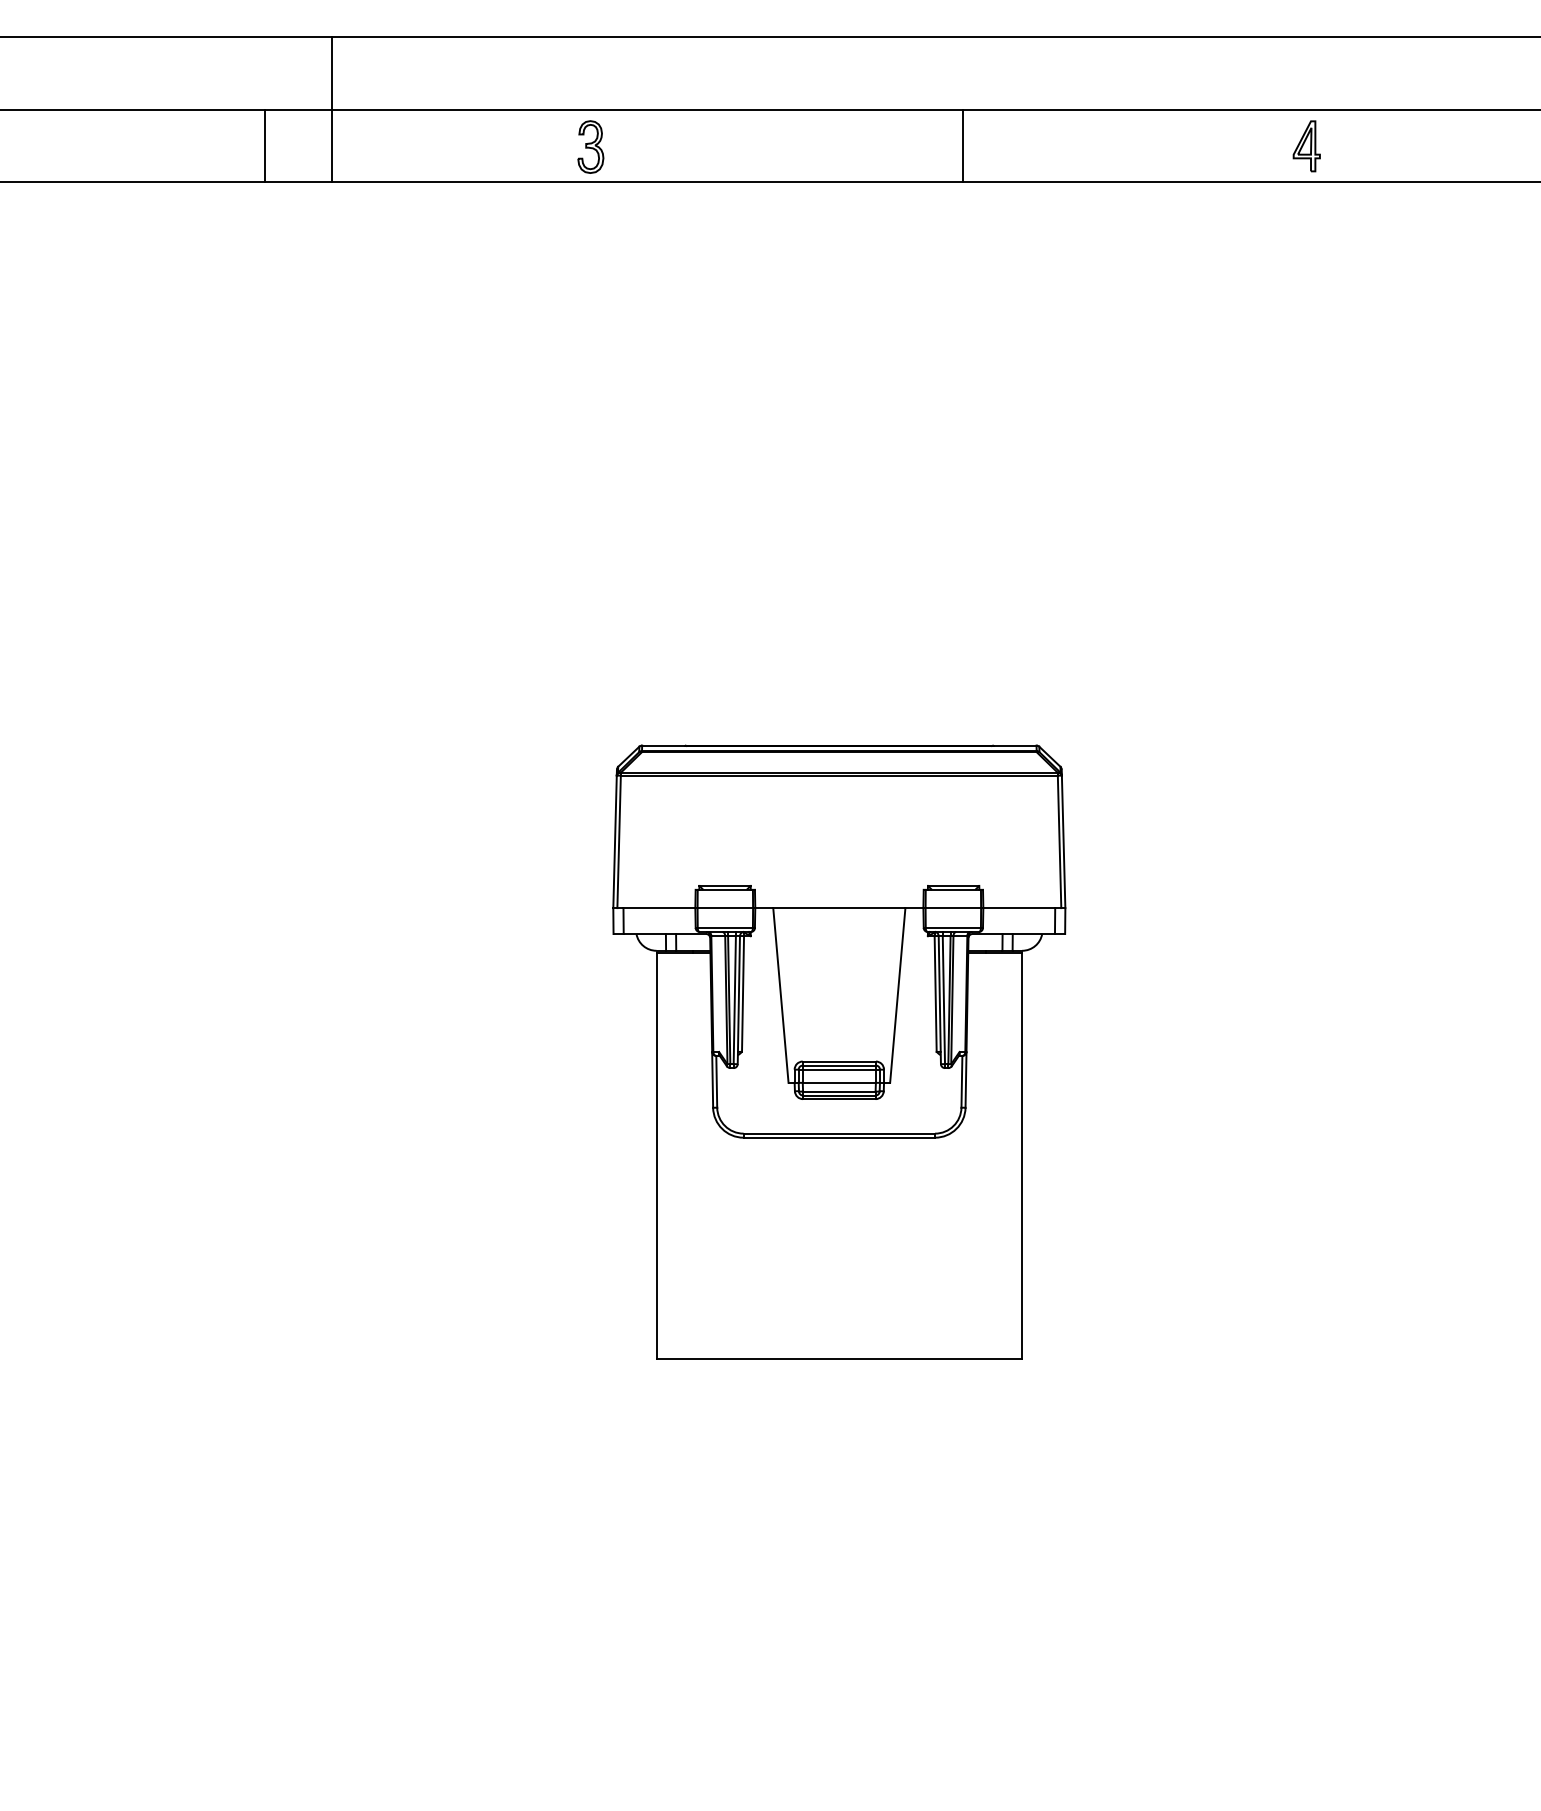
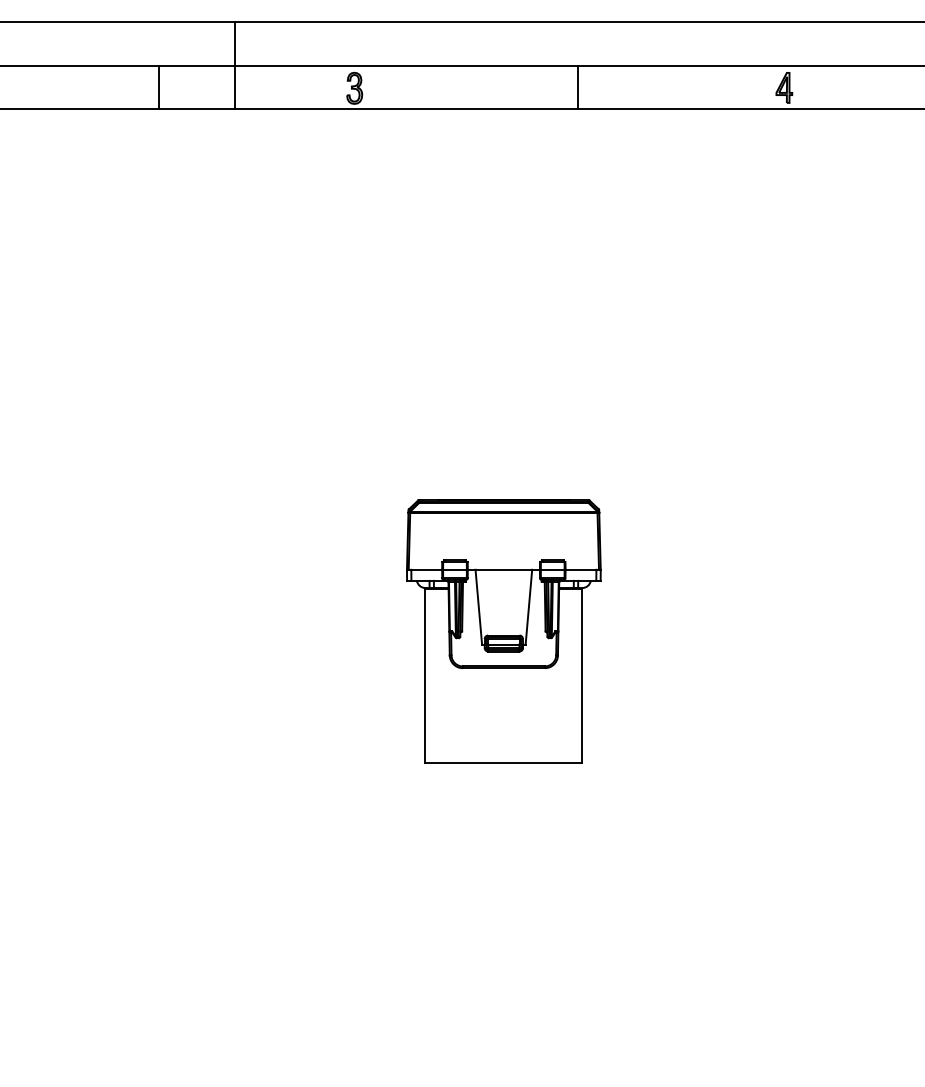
line: (332, 109) -> (235, 65), moved
part: (838, 1052) -> (503, 631), size x0.71

